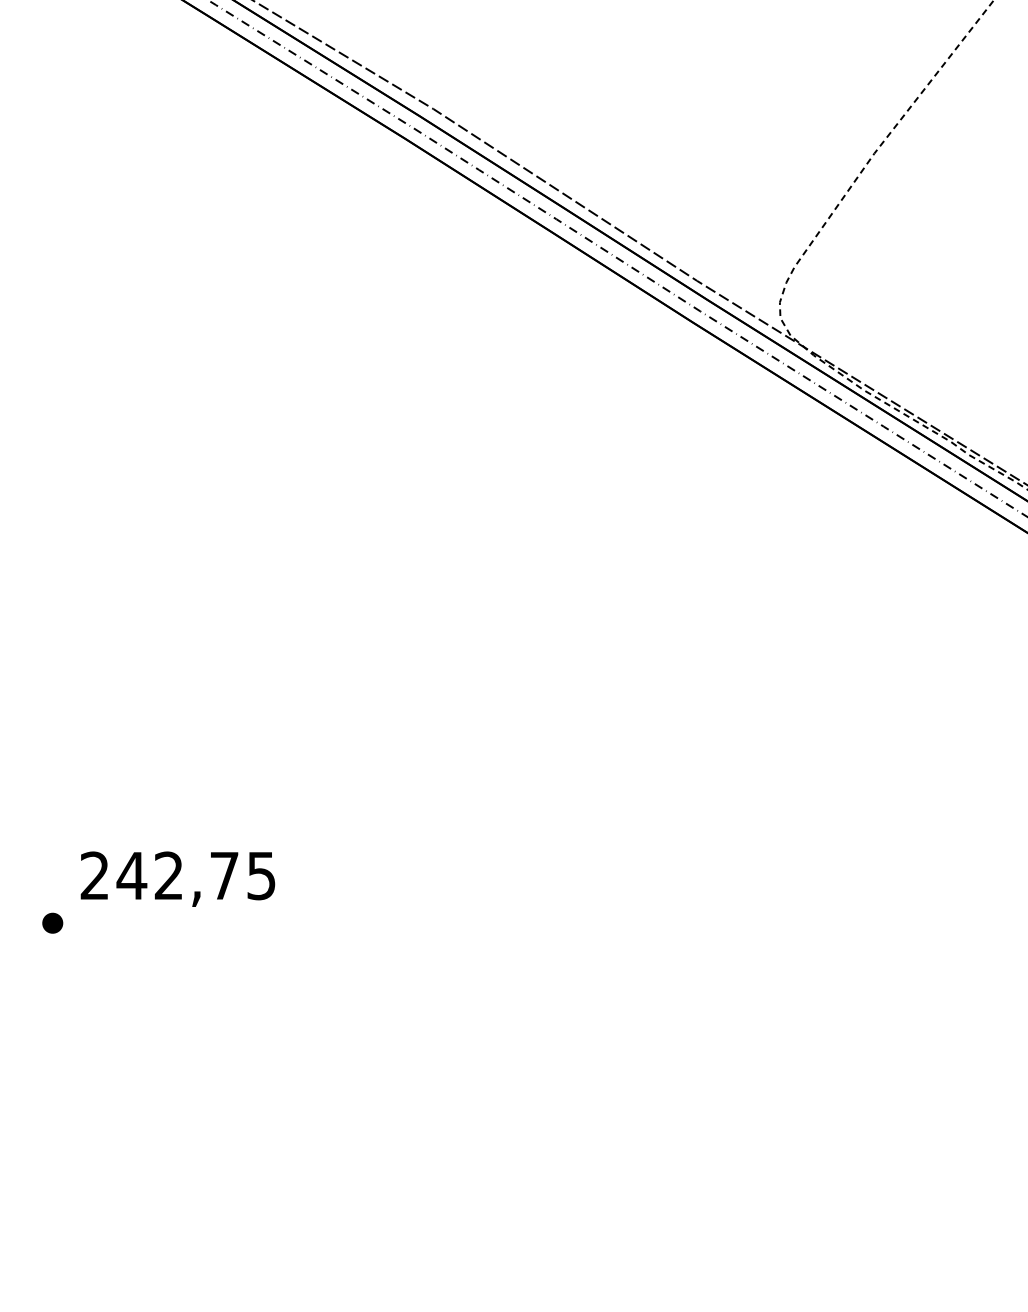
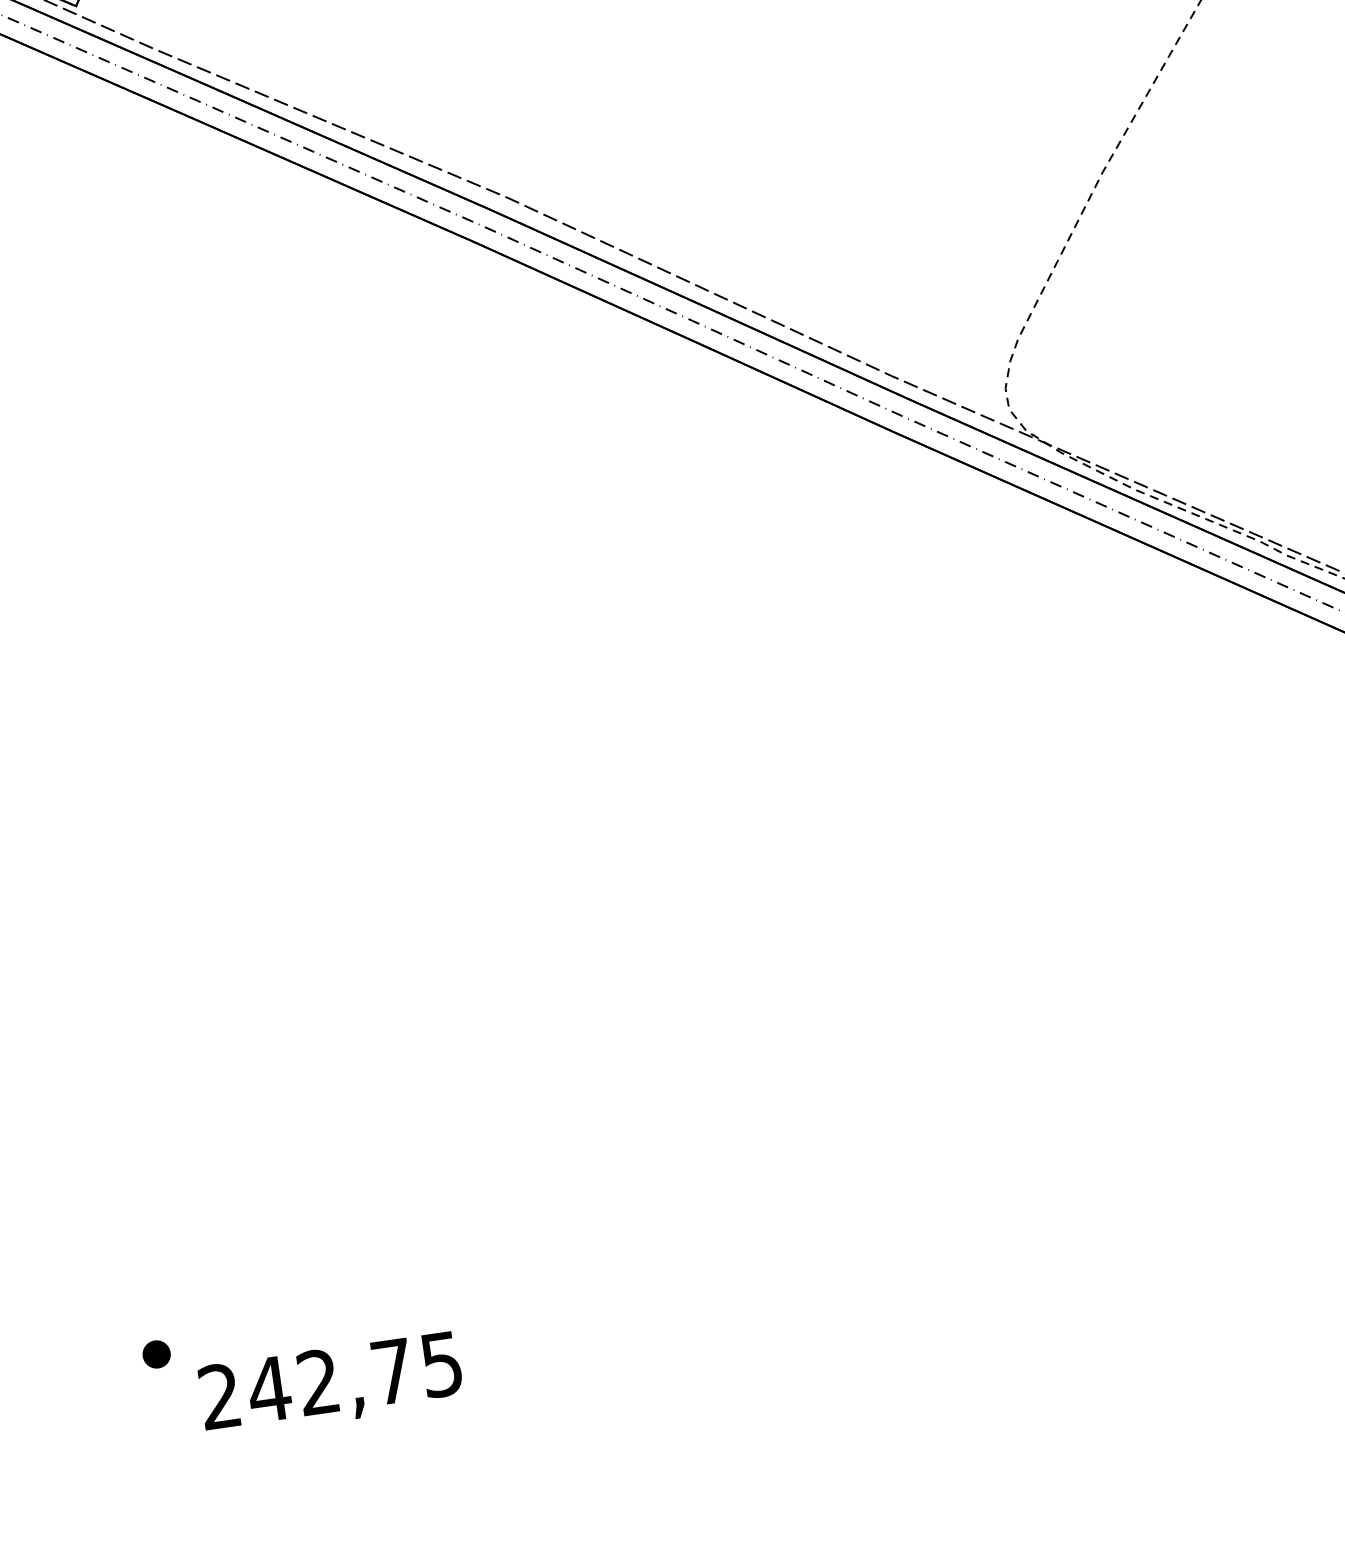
text: (177, 878) -> (330, 1384), moved

